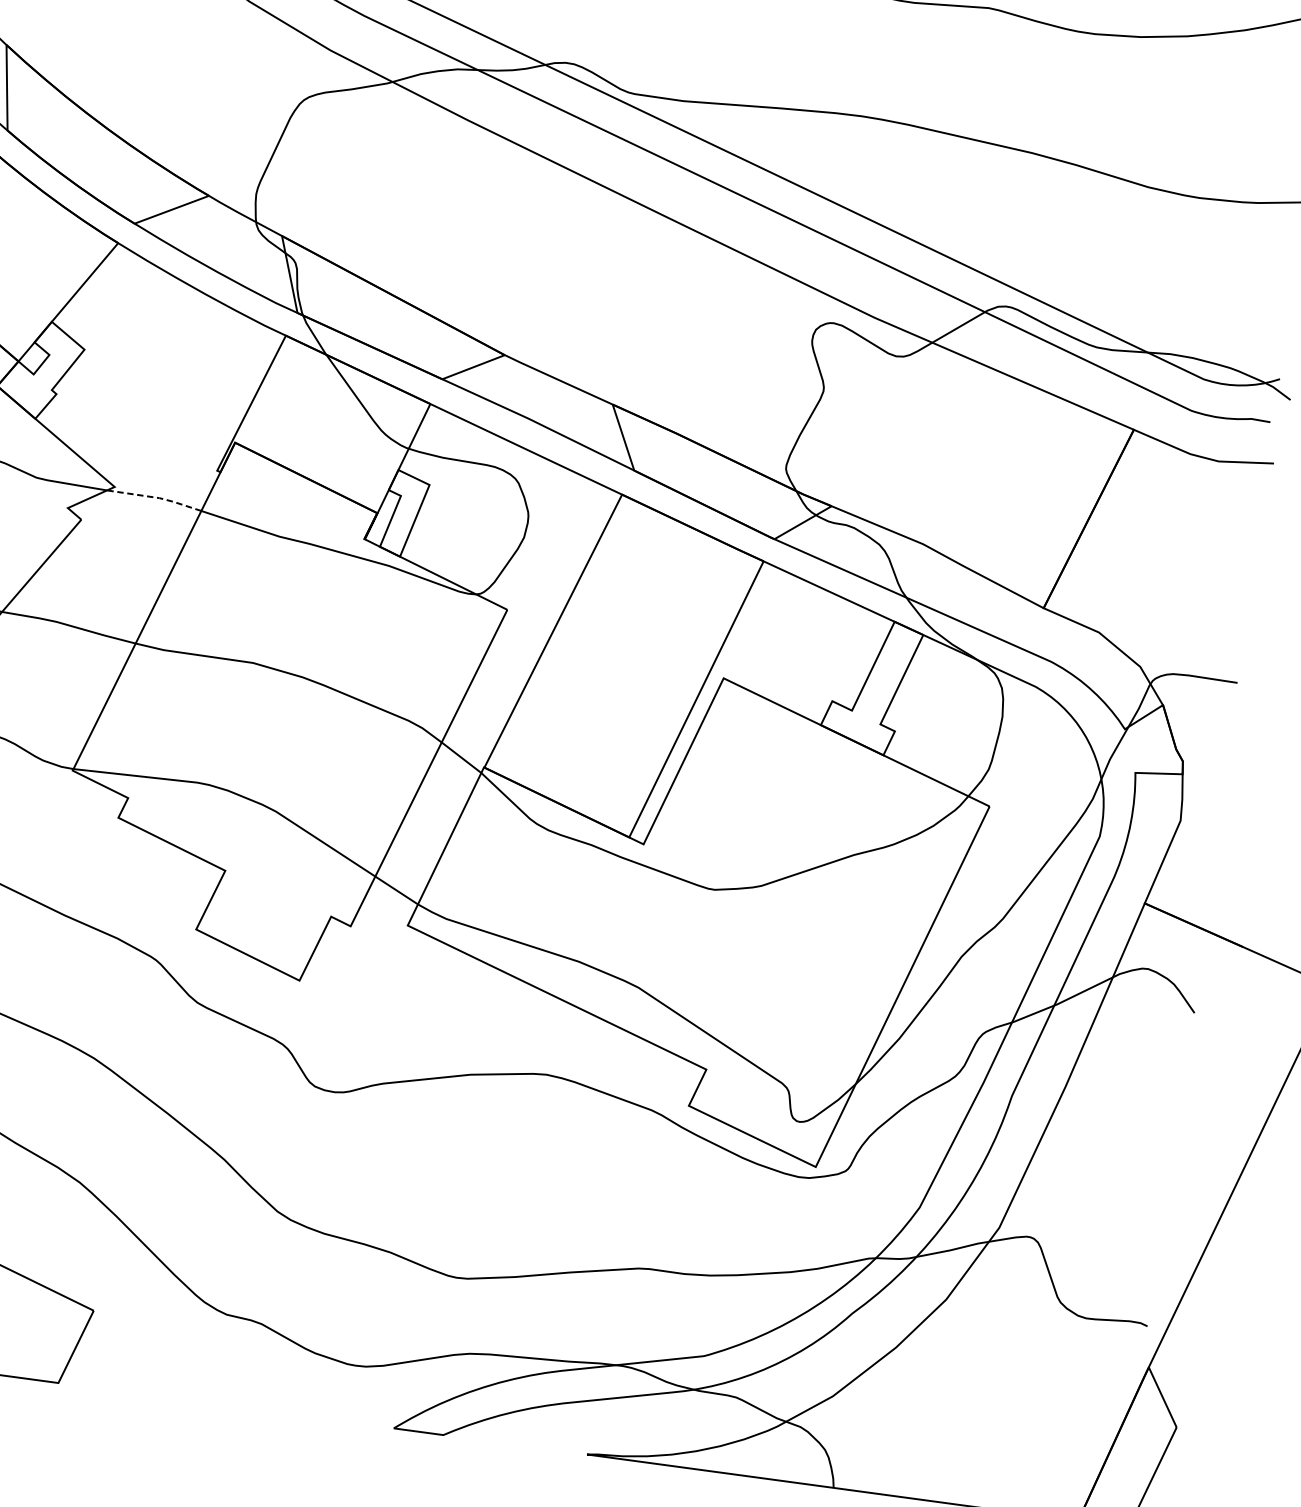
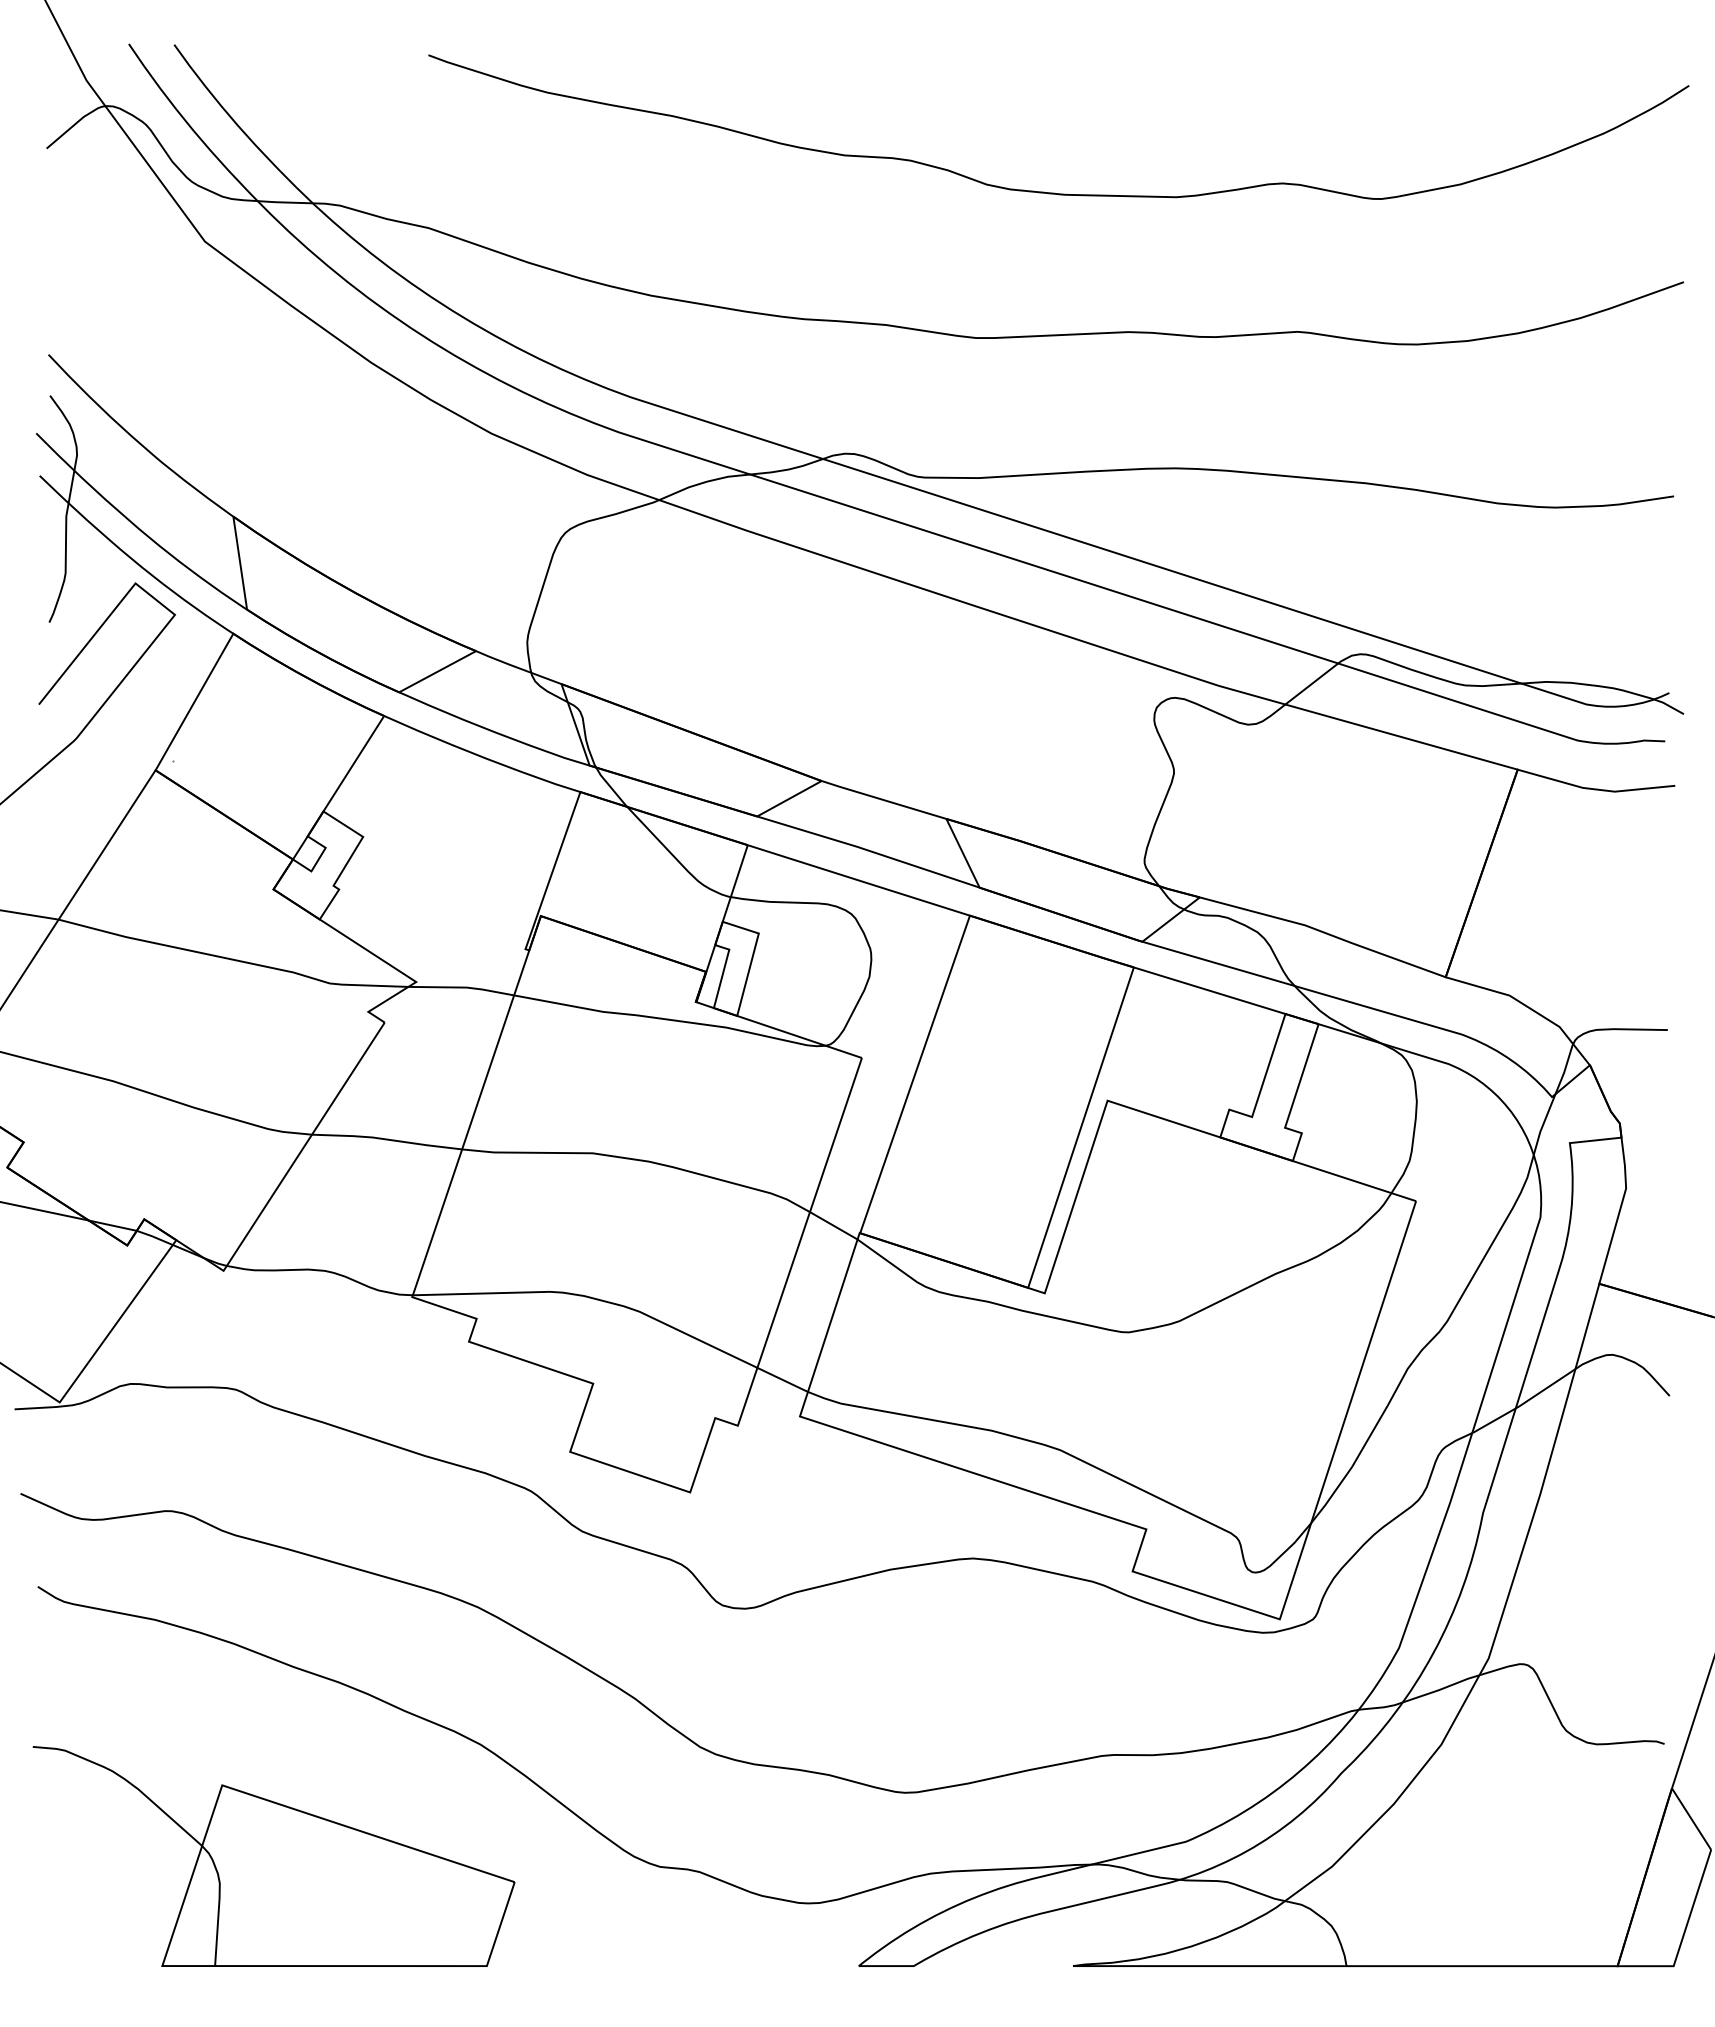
line: (155, 497) -> (462, 987), dashed -> solid

